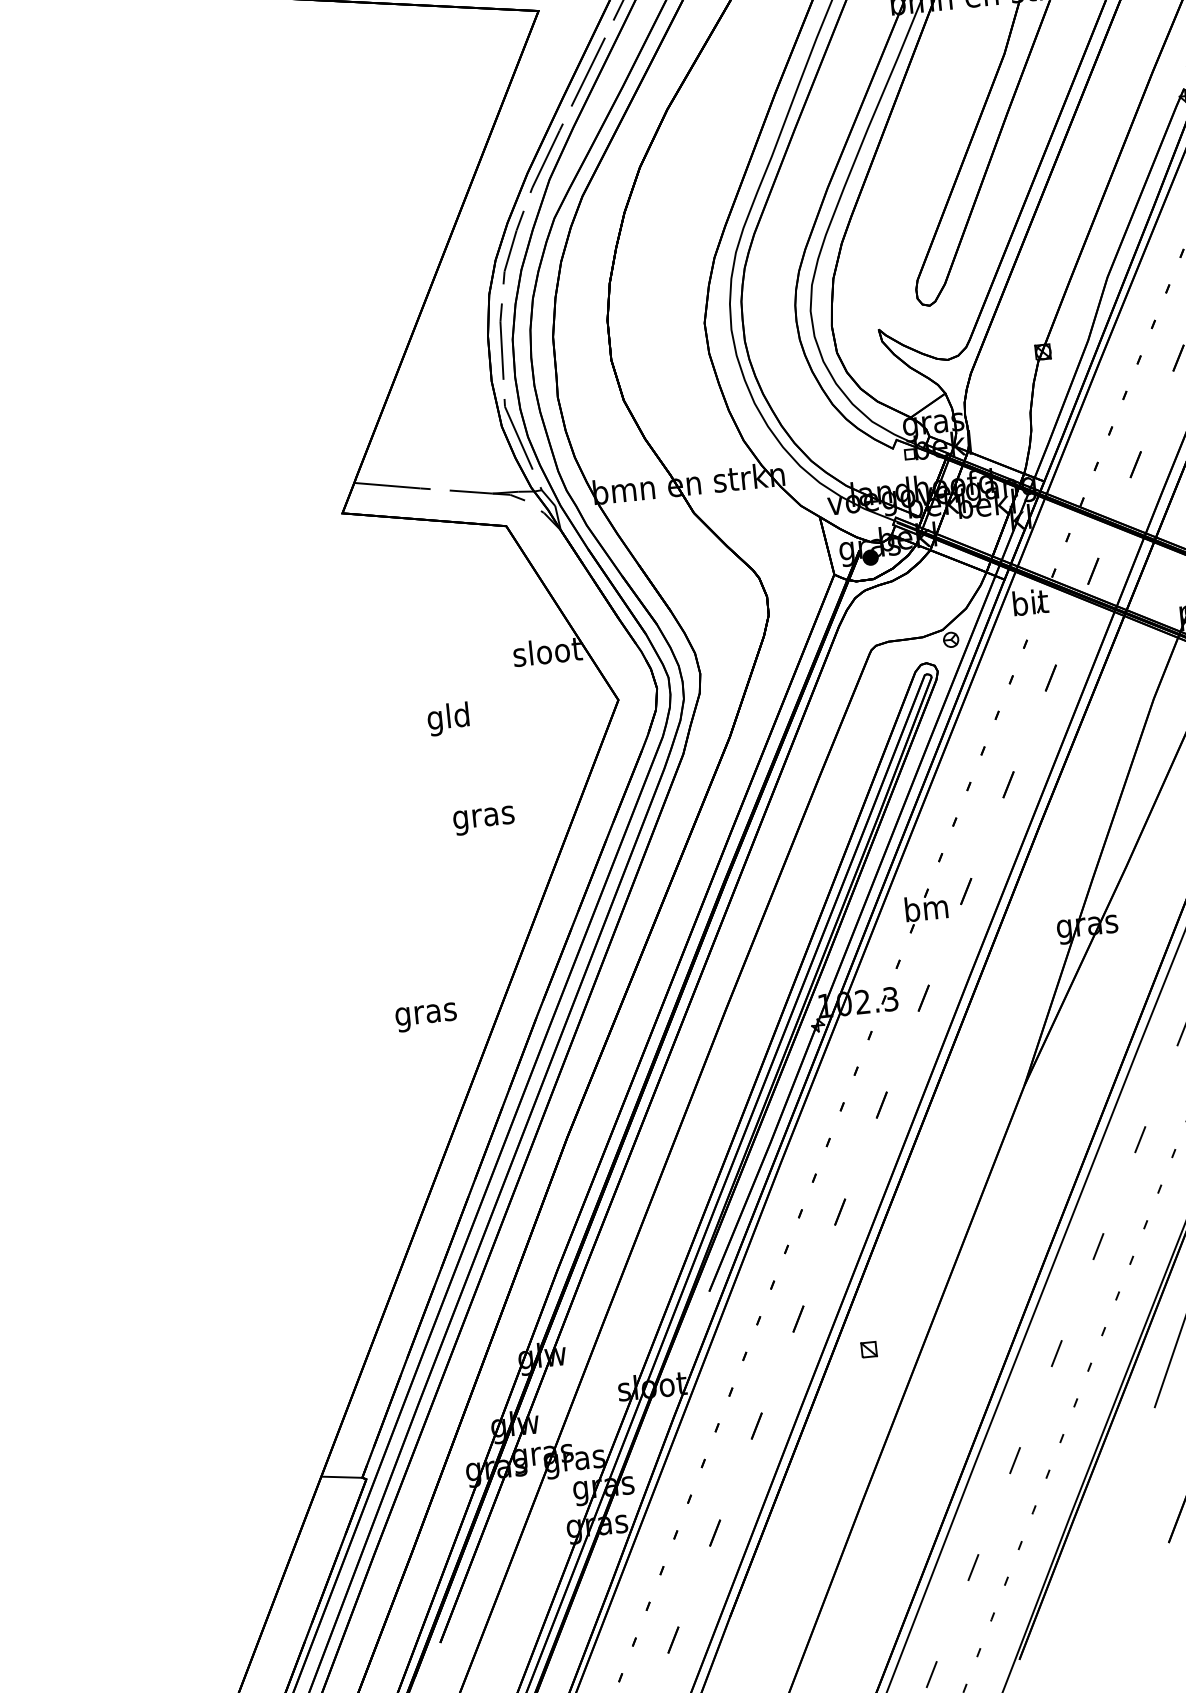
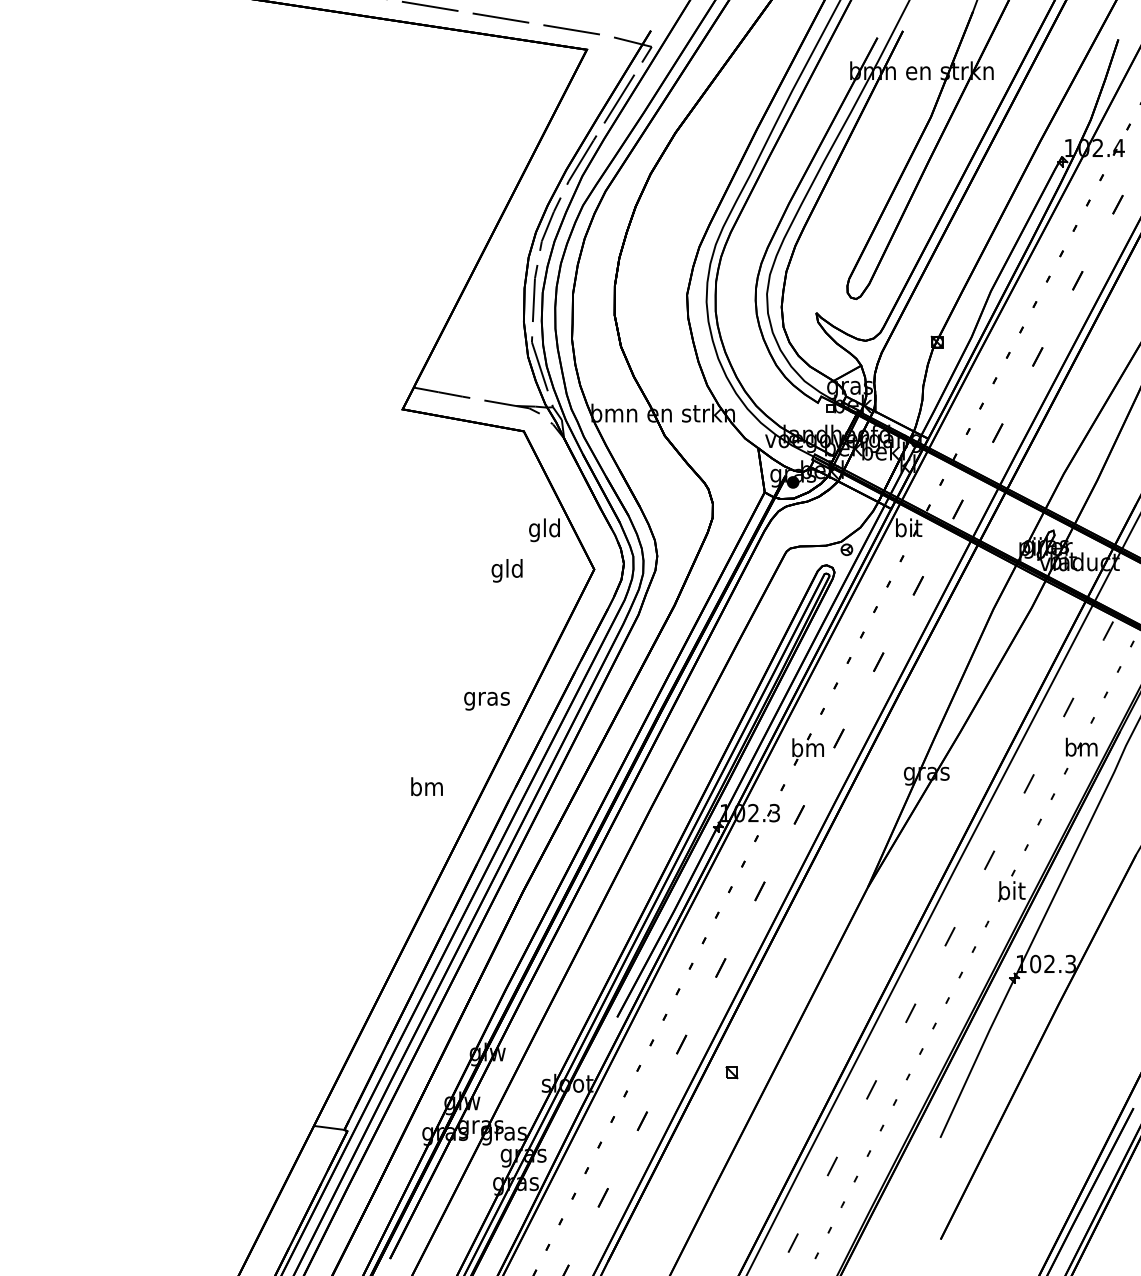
text: (547, 655) -> (544, 530), sloot -> gld
text: (447, 718) -> (506, 570), moved
text: (483, 819) -> (486, 700), moved
text: (425, 1013) -> (426, 788), gras -> bm

